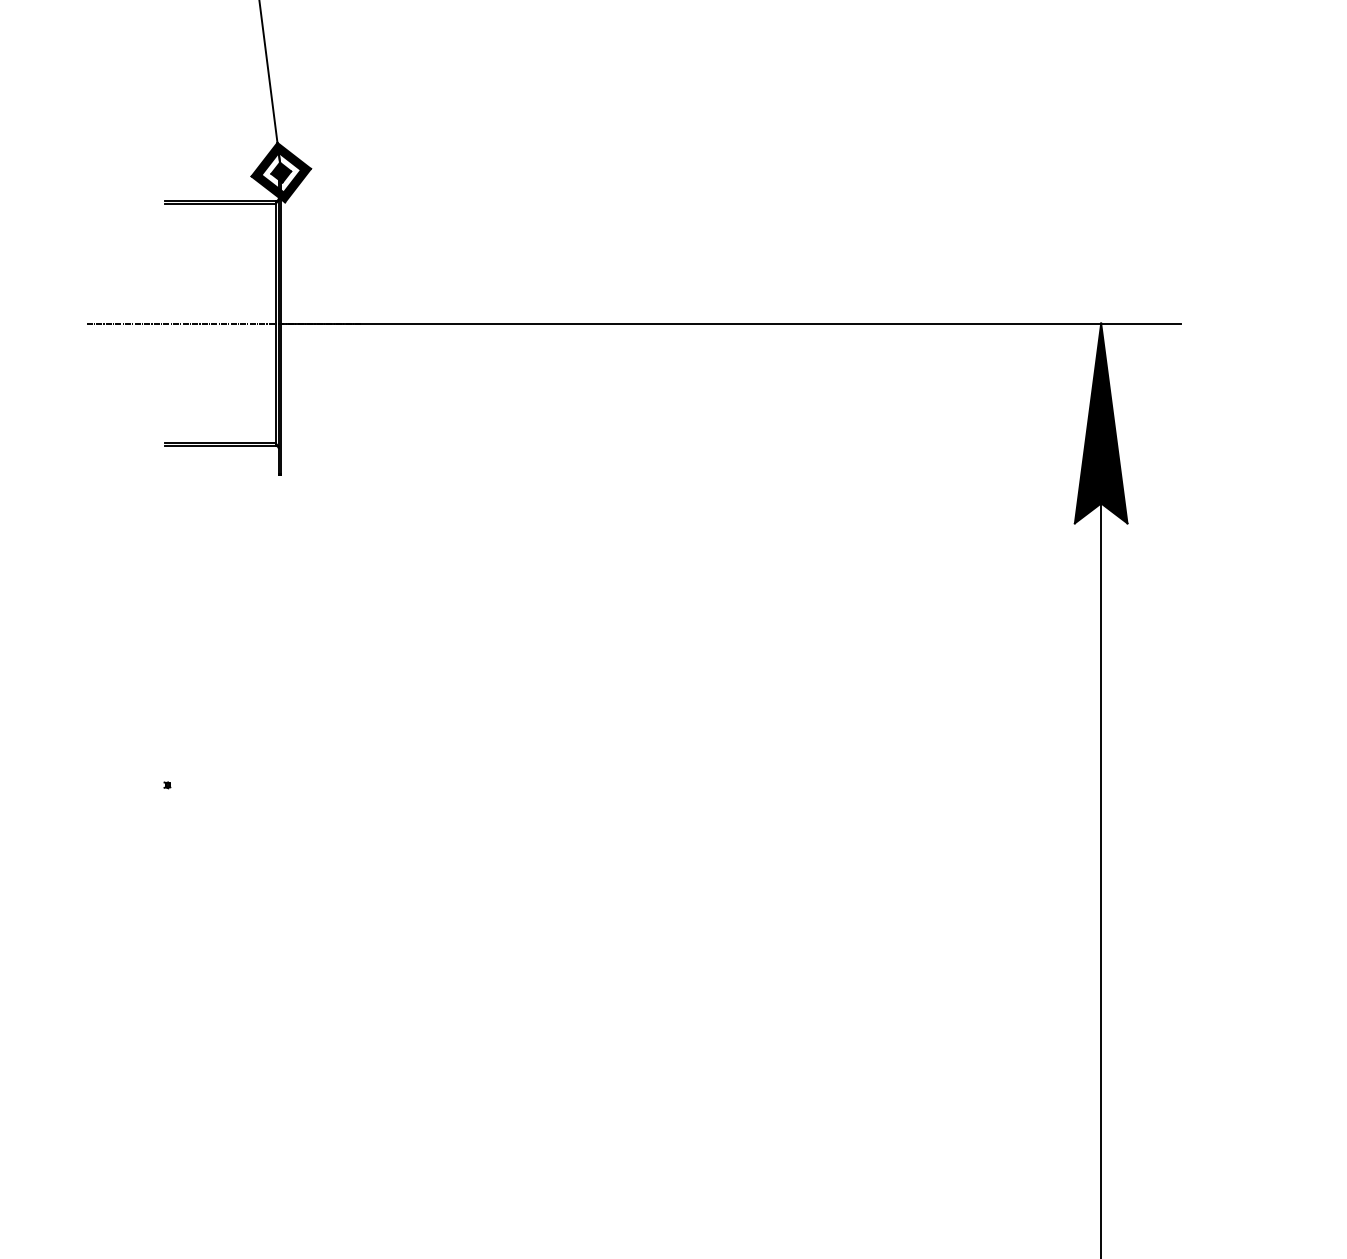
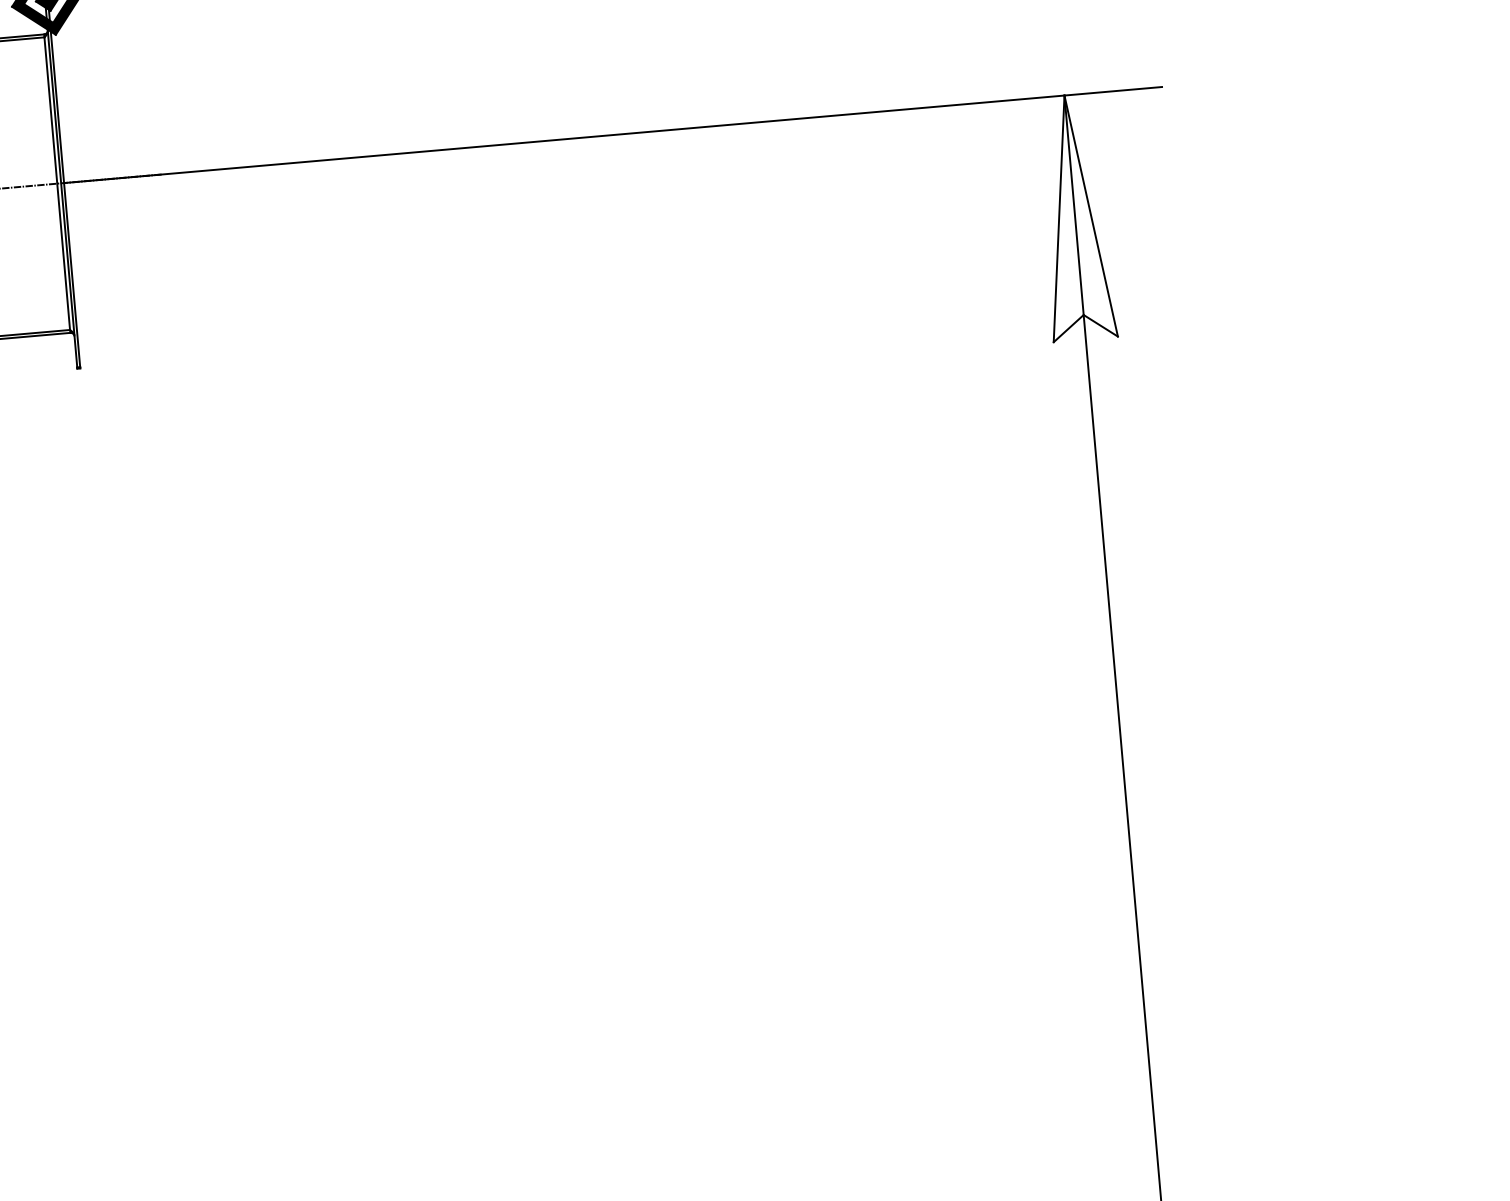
fill: (1100, 423) -> (1074, 217), removed

